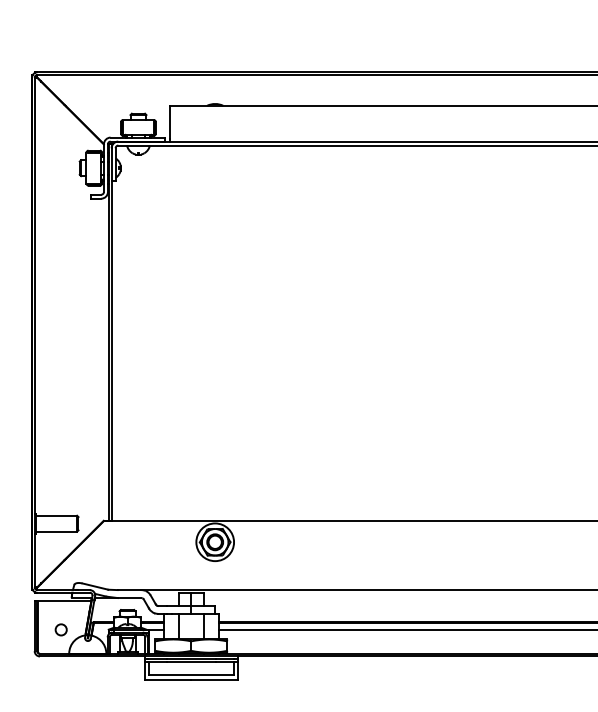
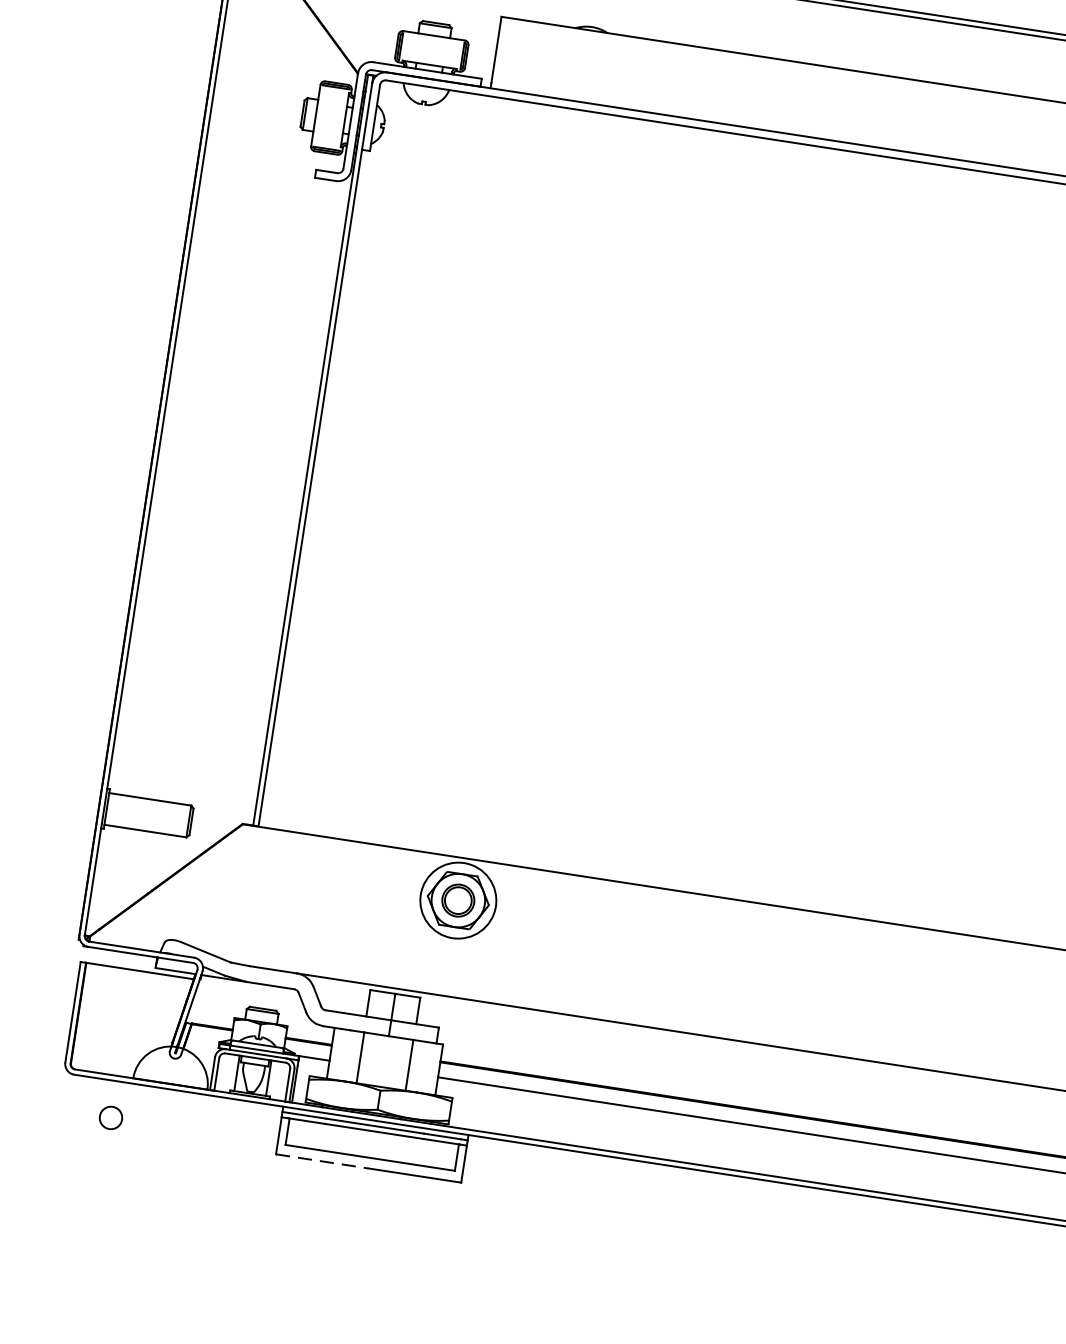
circle: (60, 629) -> (109, 1116), moved
line: (168, 680) -> (323, 1161), solid -> dashed

